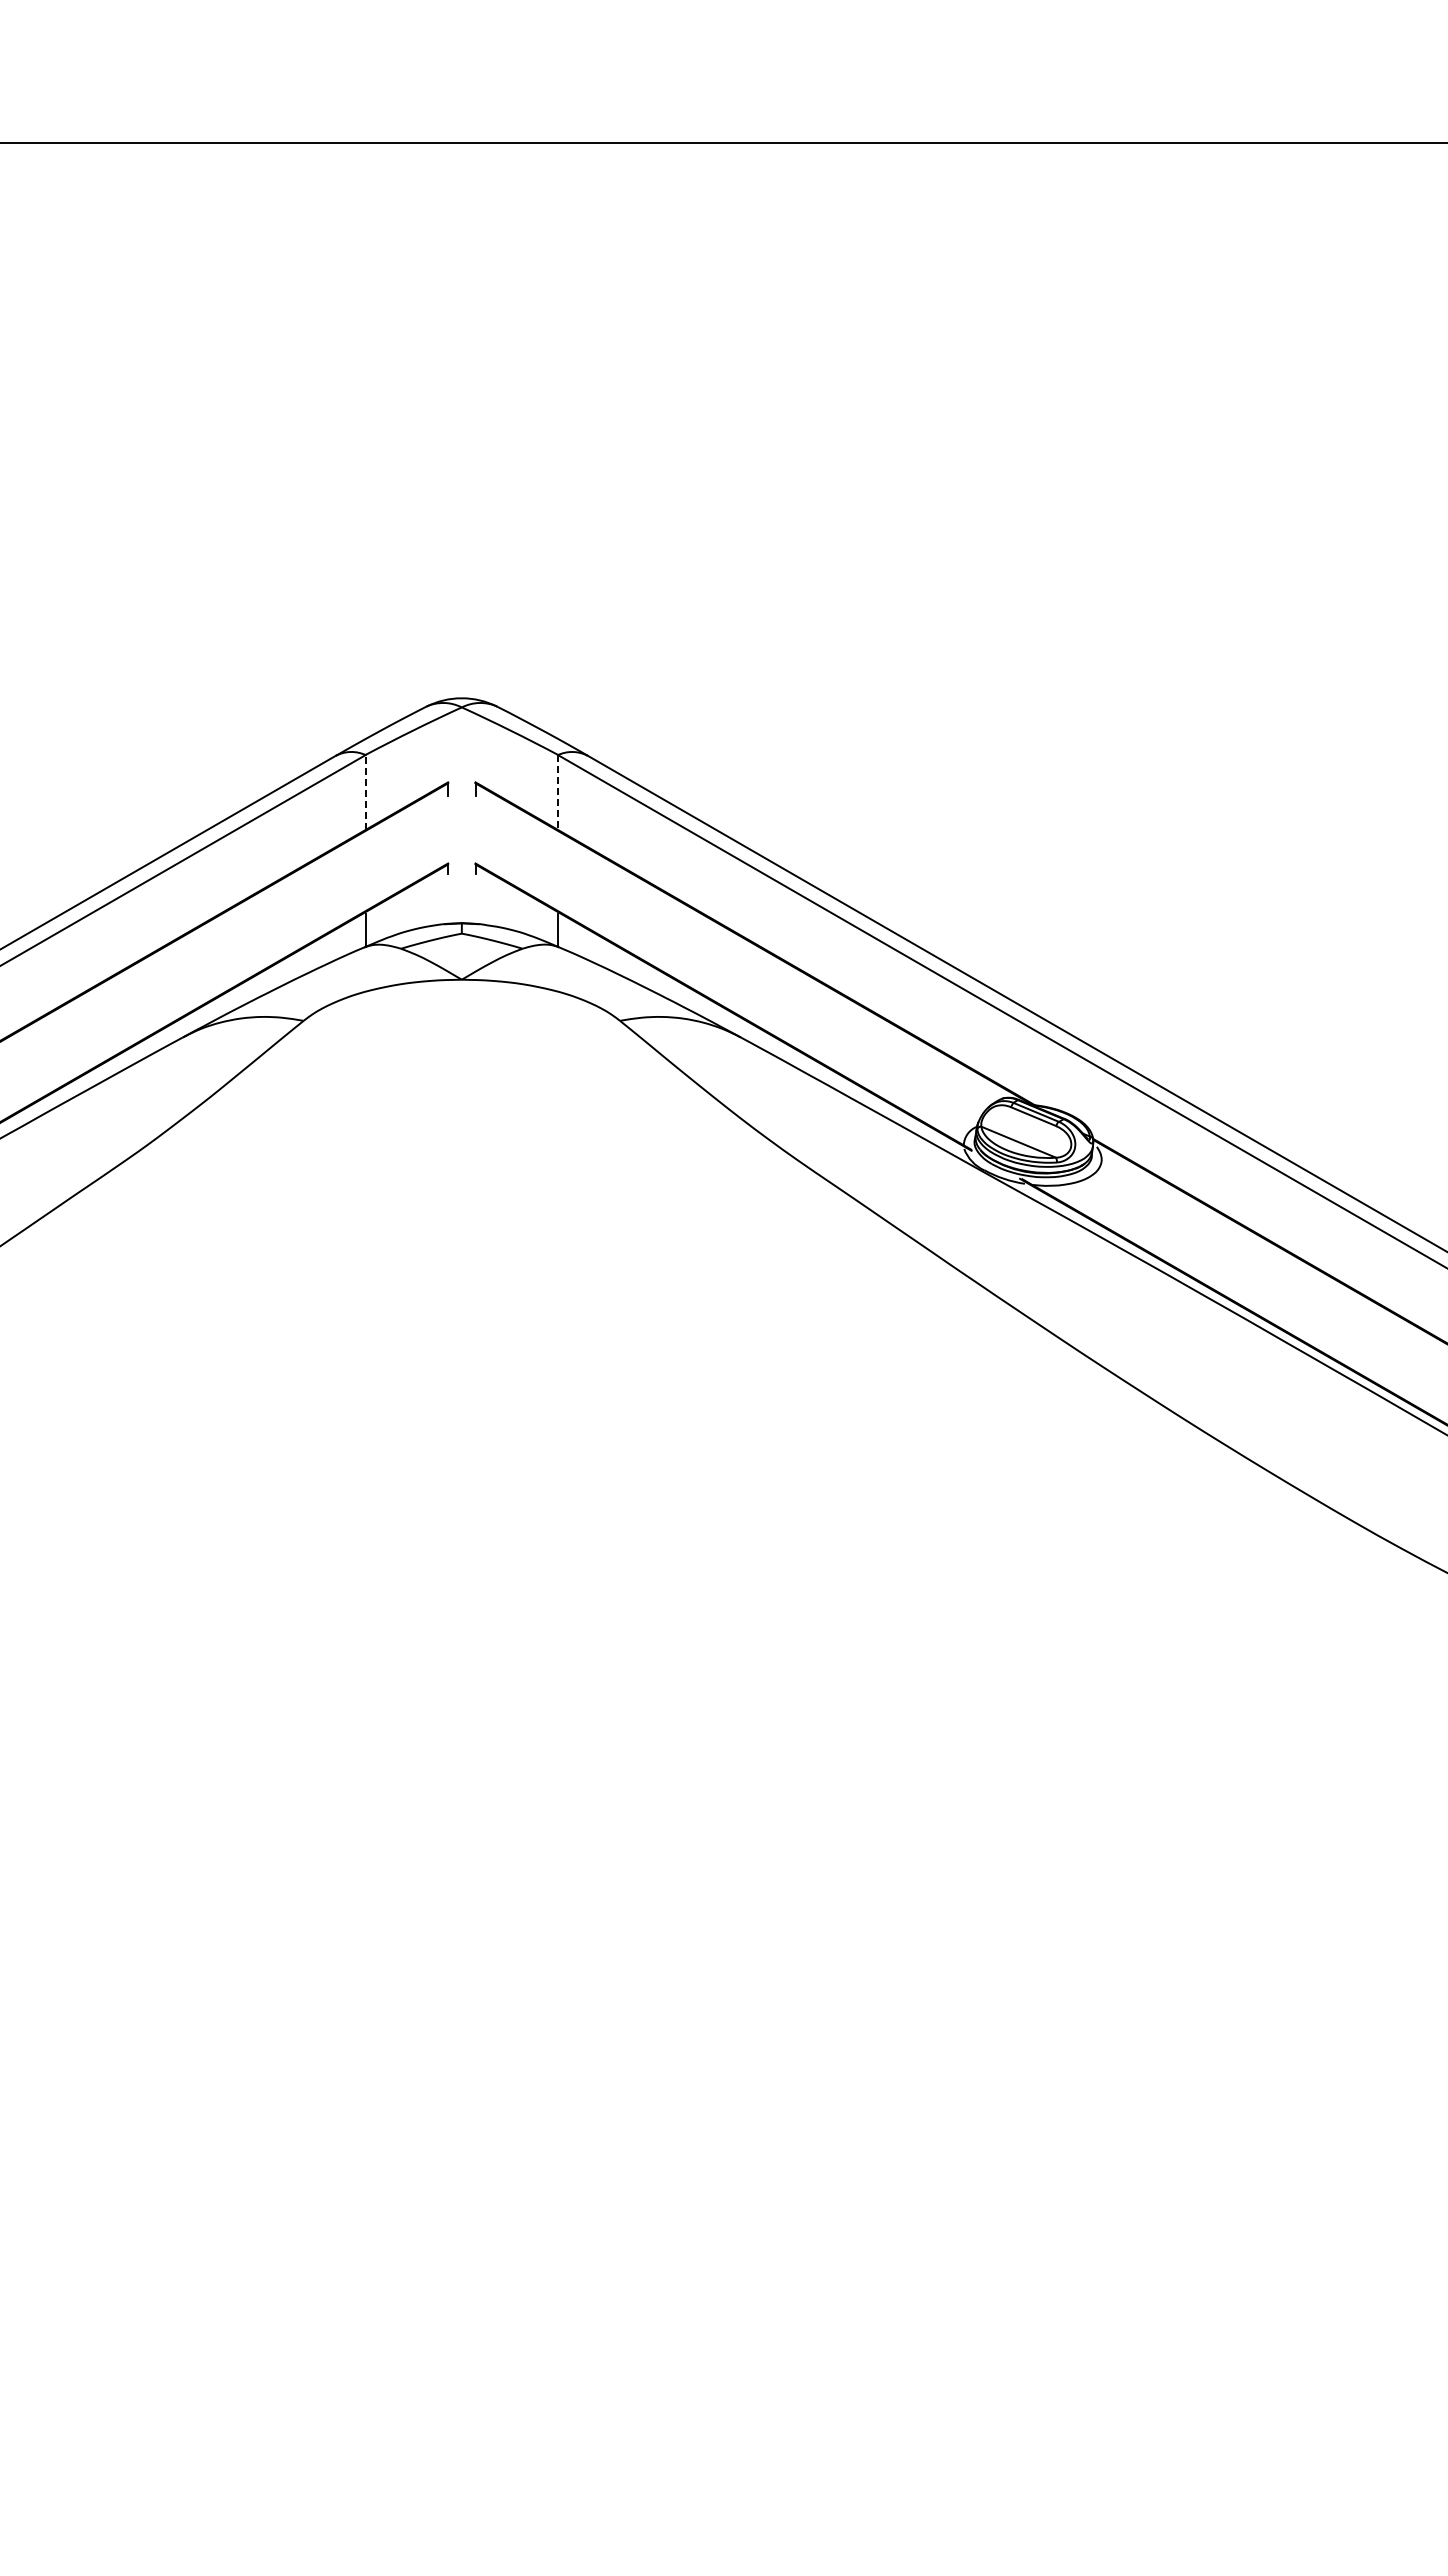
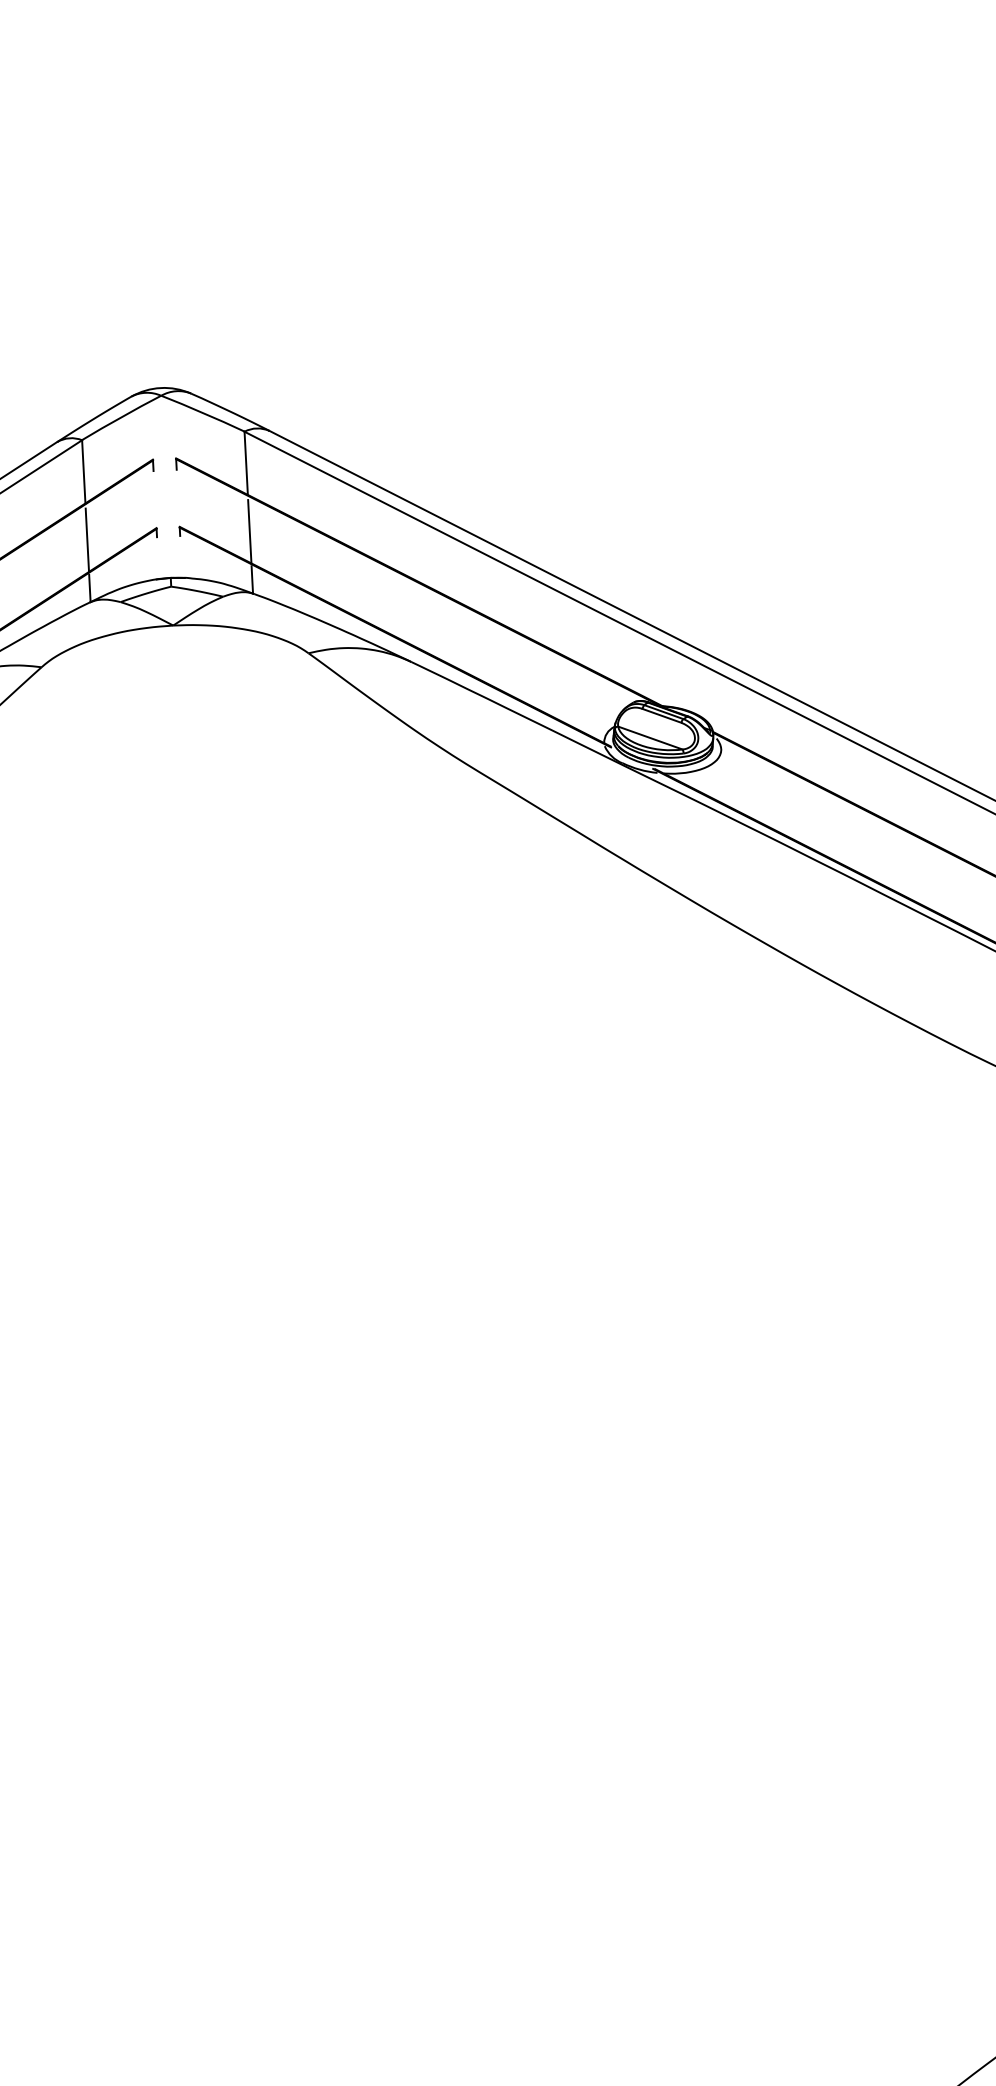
line: (365, 792) -> (83, 471), dashed -> solid
line: (558, 793) -> (246, 464), dashed -> solid
line: (365, 873) -> (87, 540), added
line: (558, 873) -> (250, 531), added

